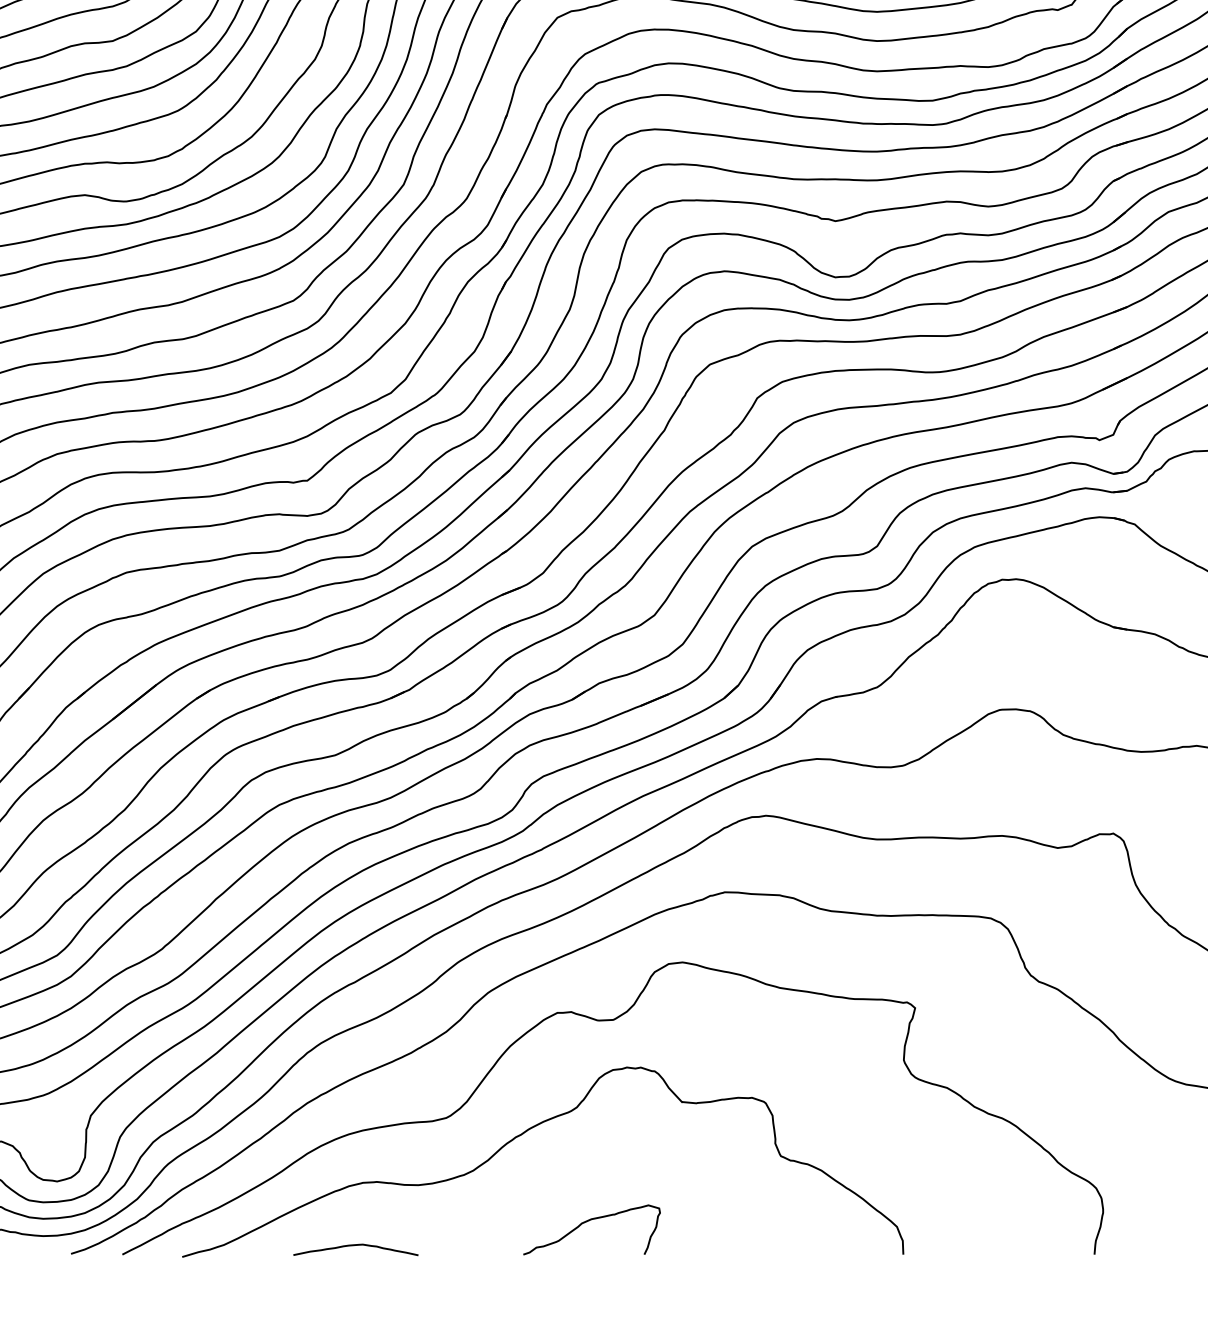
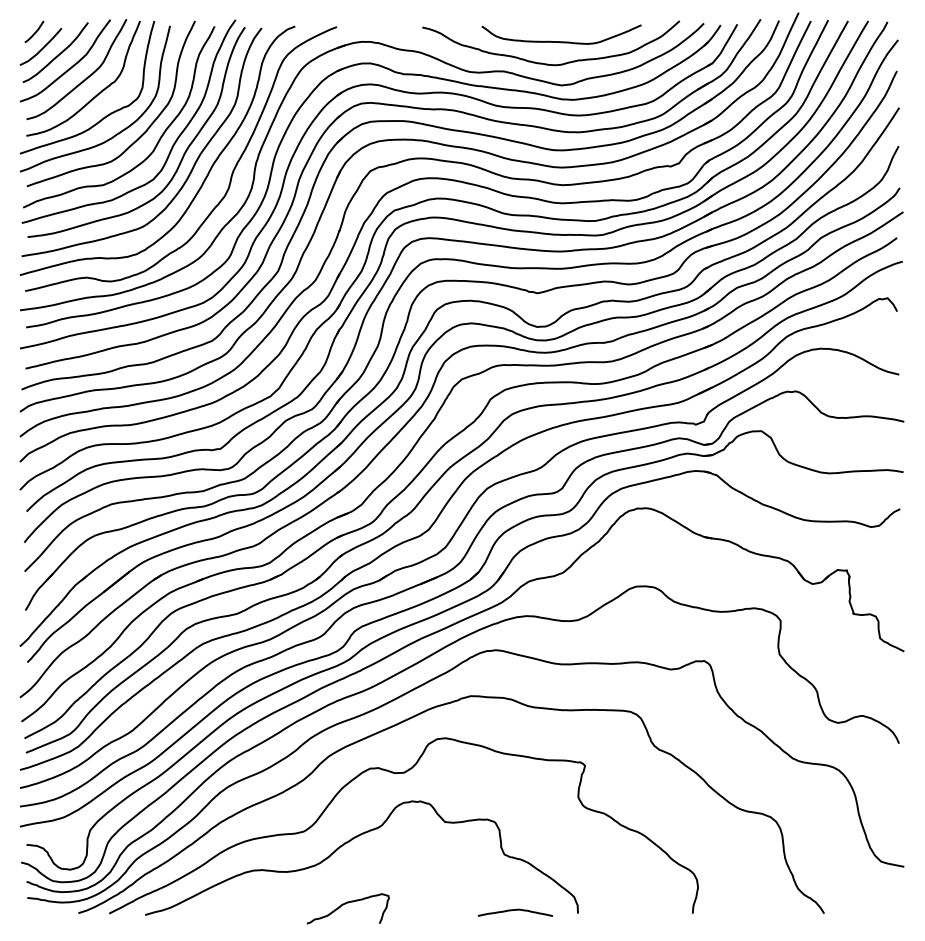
curve: (587, 1222) -> (345, 904), moved
curve: (354, 1246) -> (514, 910), moved

